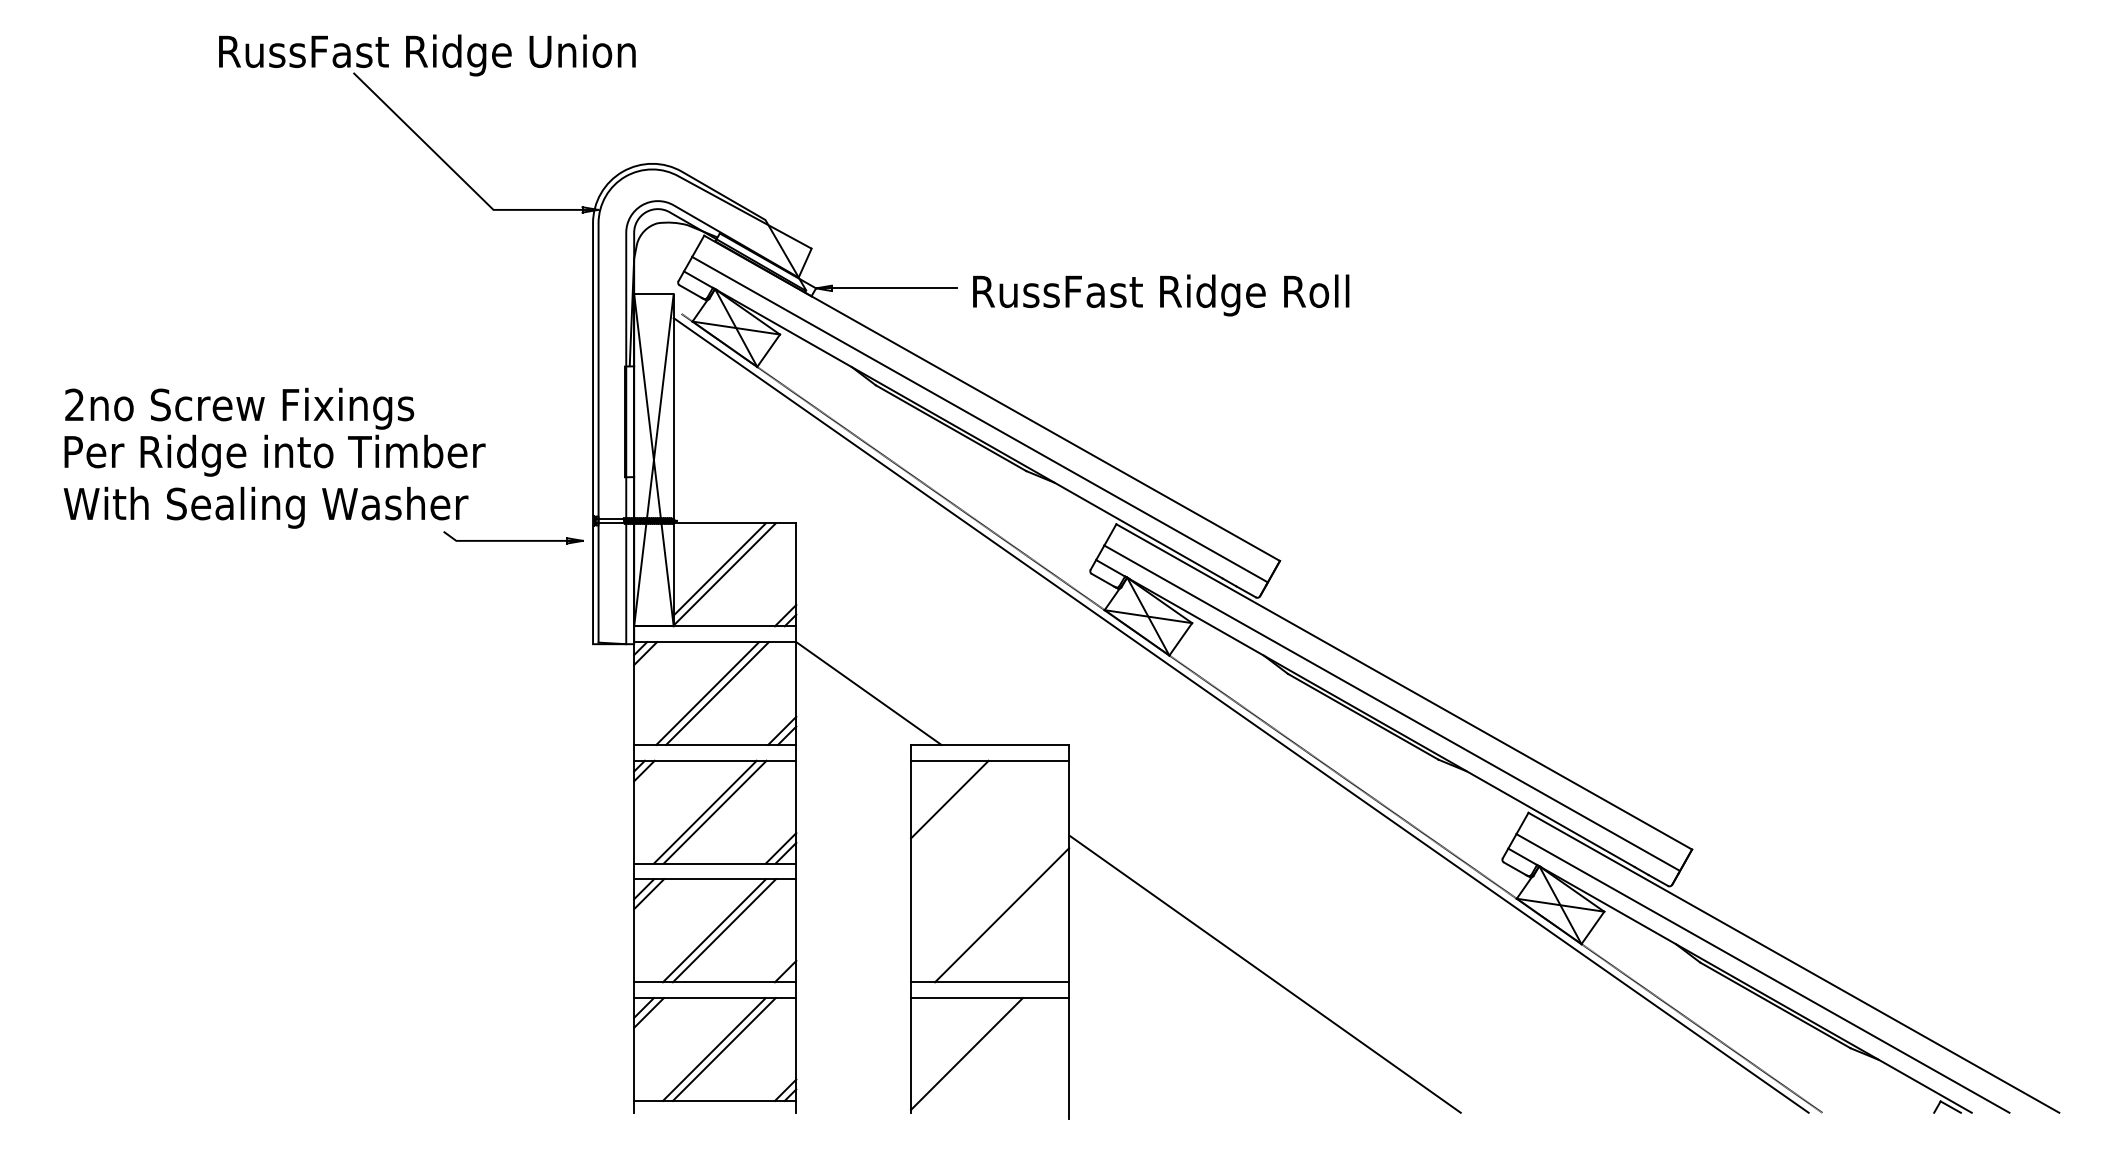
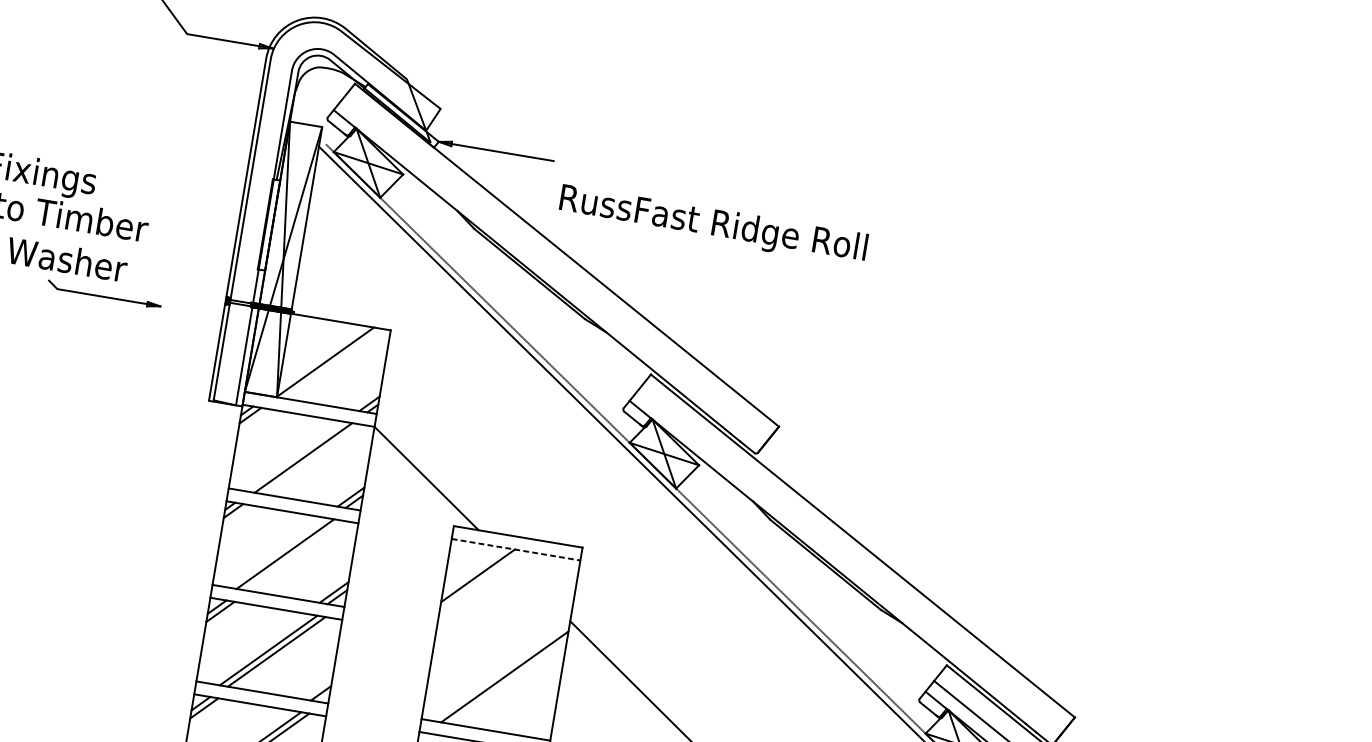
text: (1161, 295) -> (713, 225), moved
line: (979, 419) -> (553, 270), removed
part: (513, 537) -> (104, 294), moved
line: (719, 569) -> (322, 357), removed
line: (707, 693) -> (295, 456), removed
line: (1391, 707) -> (849, 561), removed
line: (990, 760) -> (516, 549), solid -> dashed
line: (704, 811) -> (276, 552), removed

